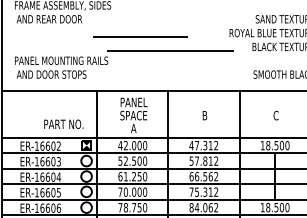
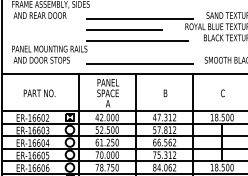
line: (172, 22) -> (139, 18), added
line: (140, 36) -> (124, 29), moved
line: (172, 78) -> (139, 63), added
text: (63, 124) -> (39, 93), moved

